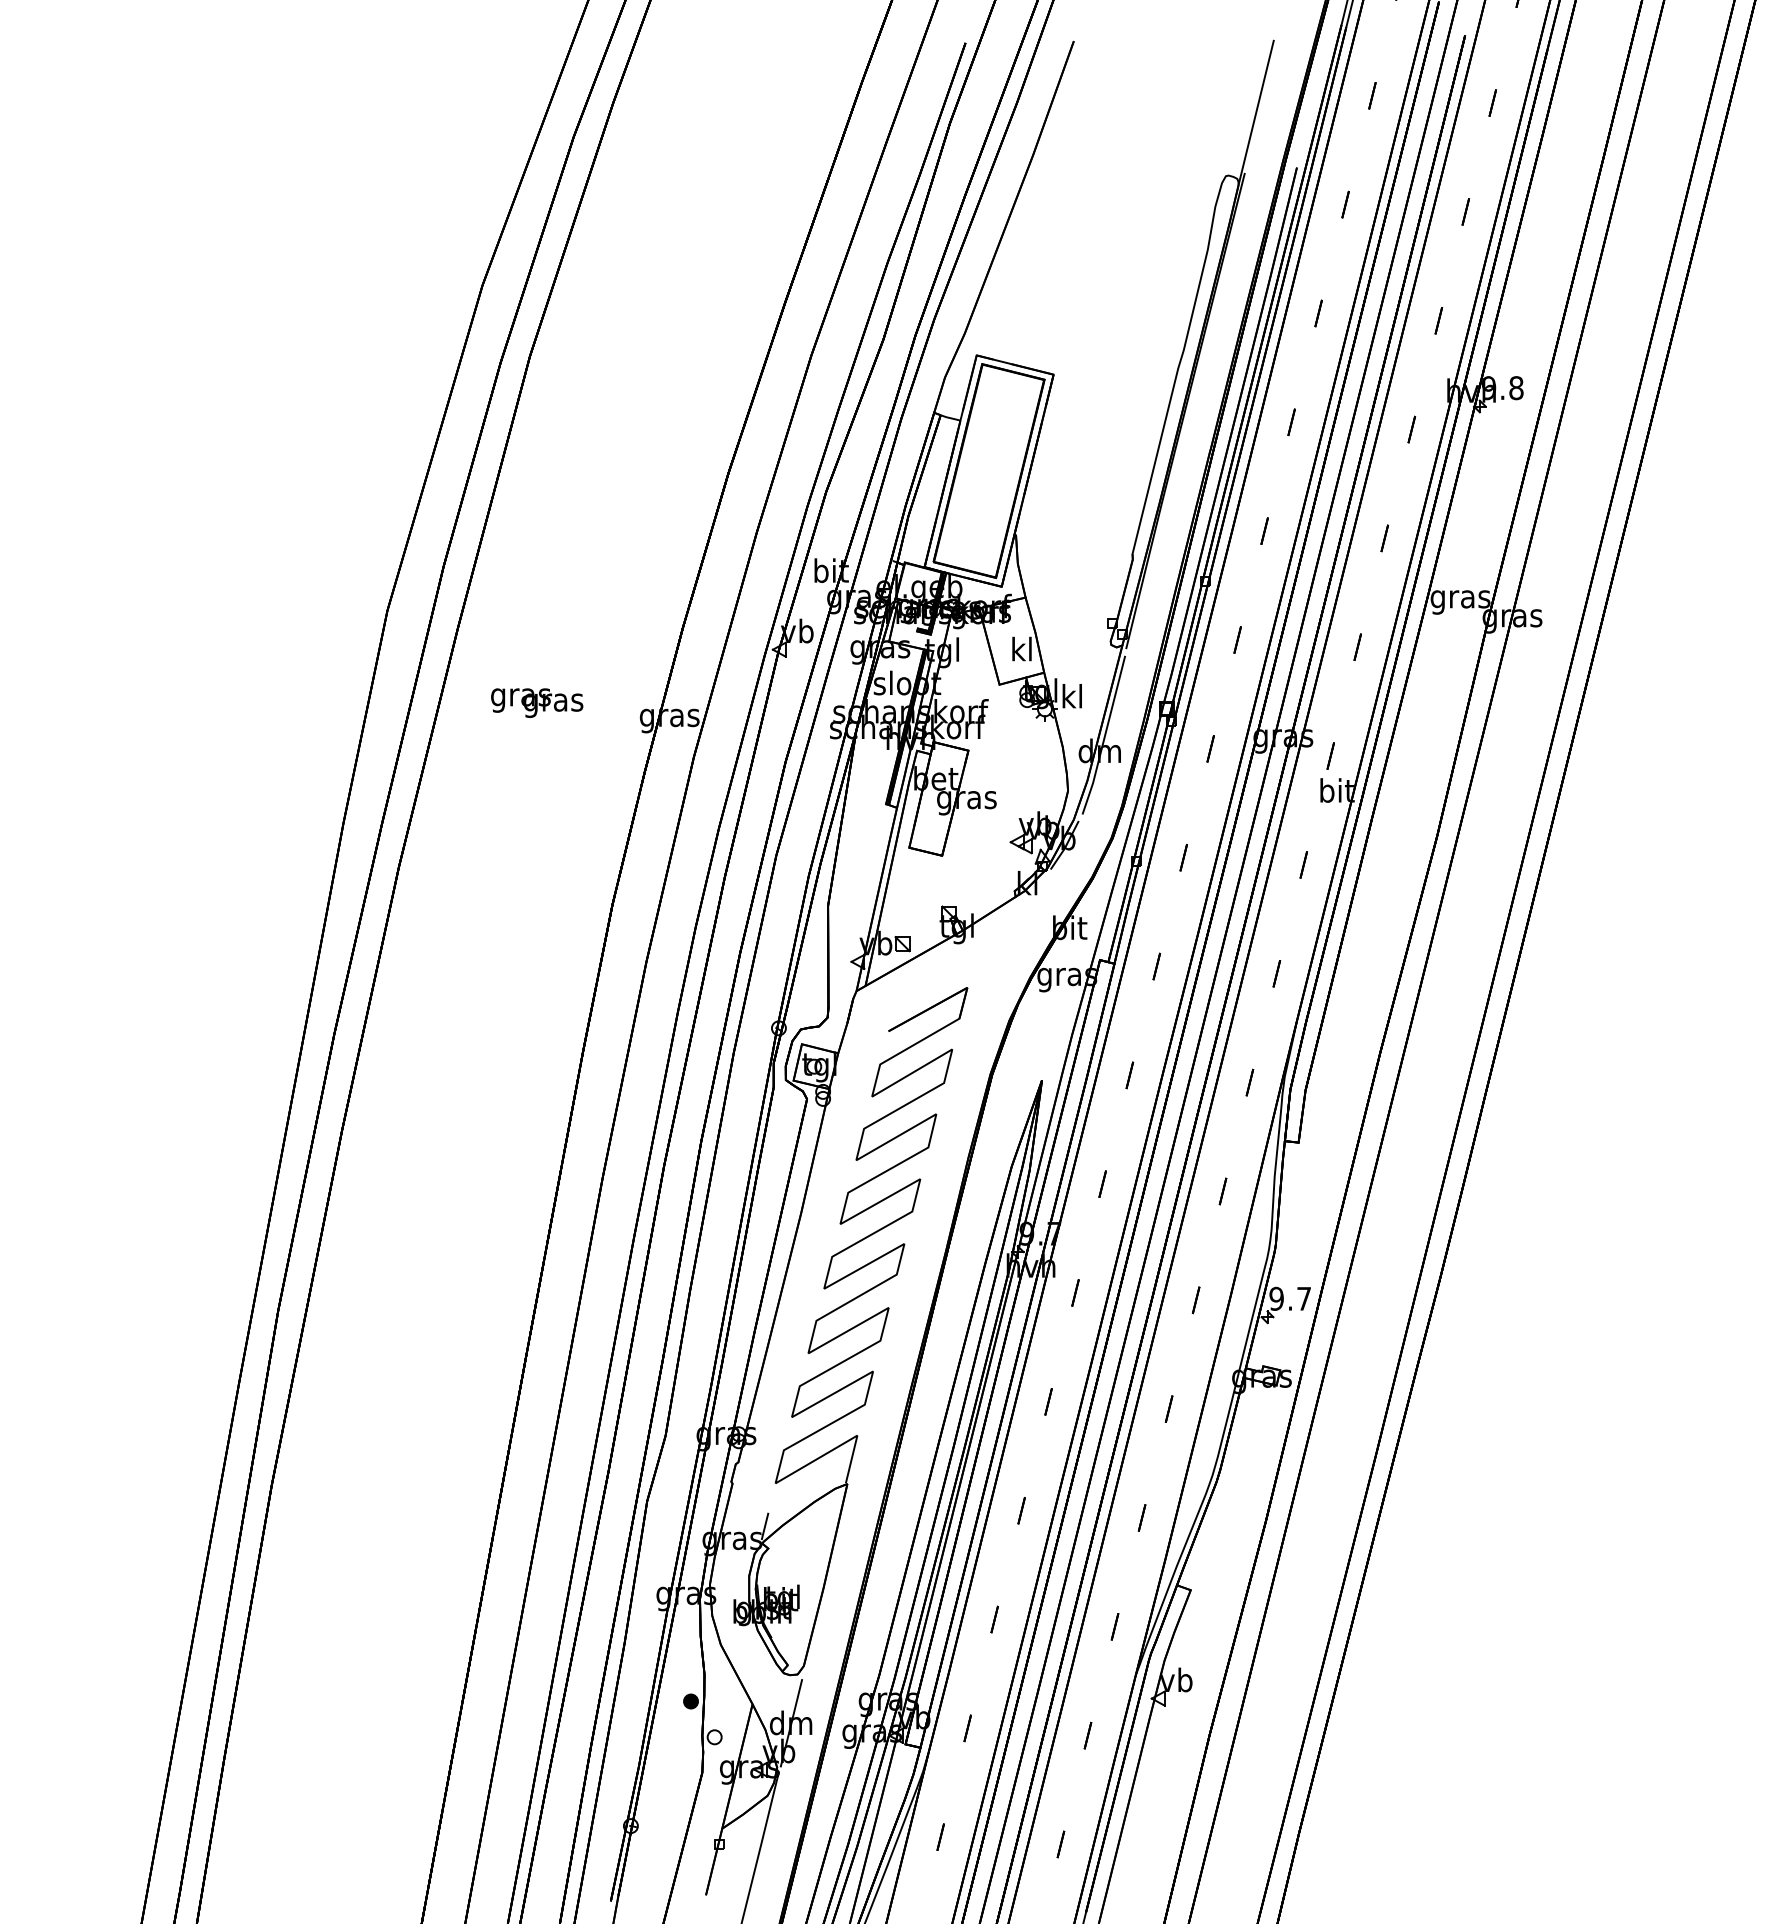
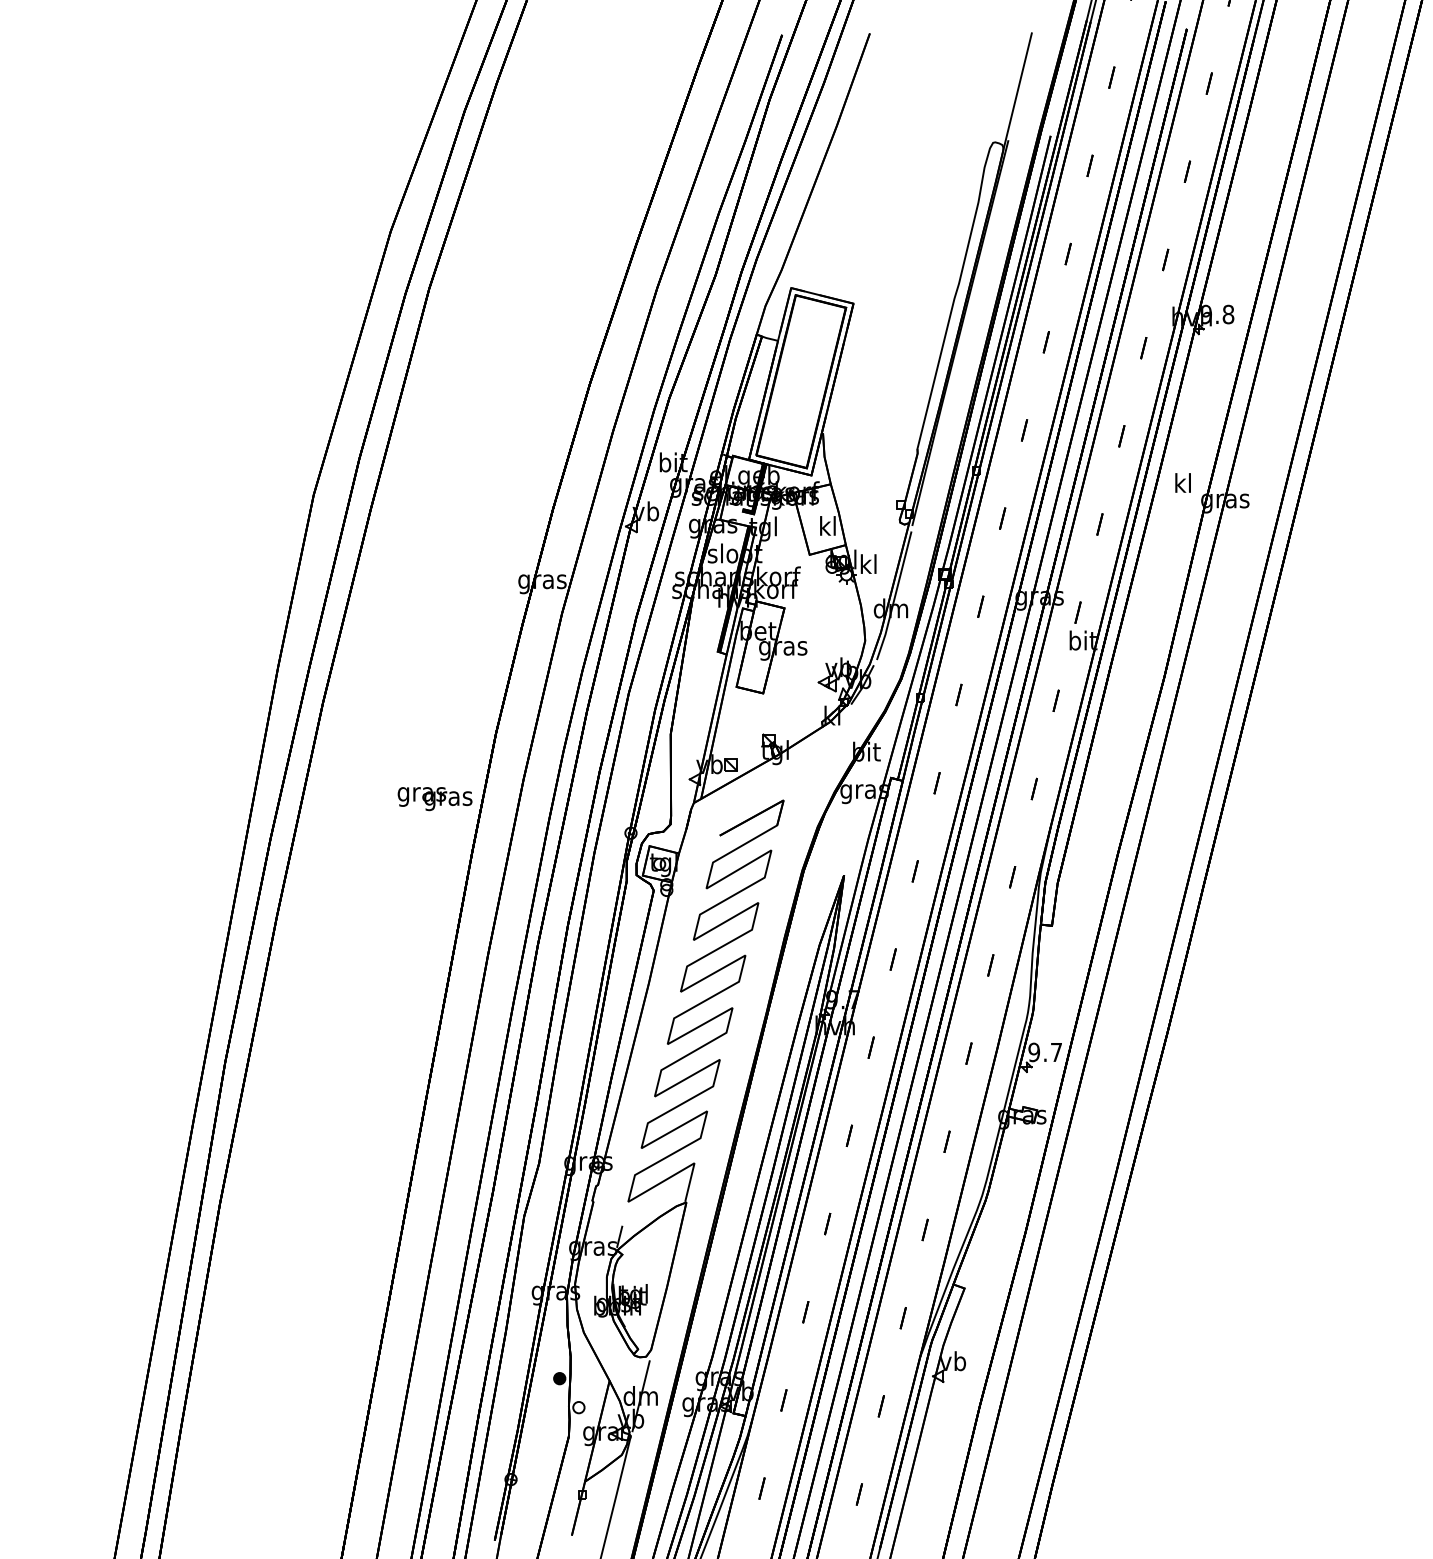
text: (1460, 598) -> (1183, 484), gras -> kl
text: (537, 702) -> (435, 798), moved

